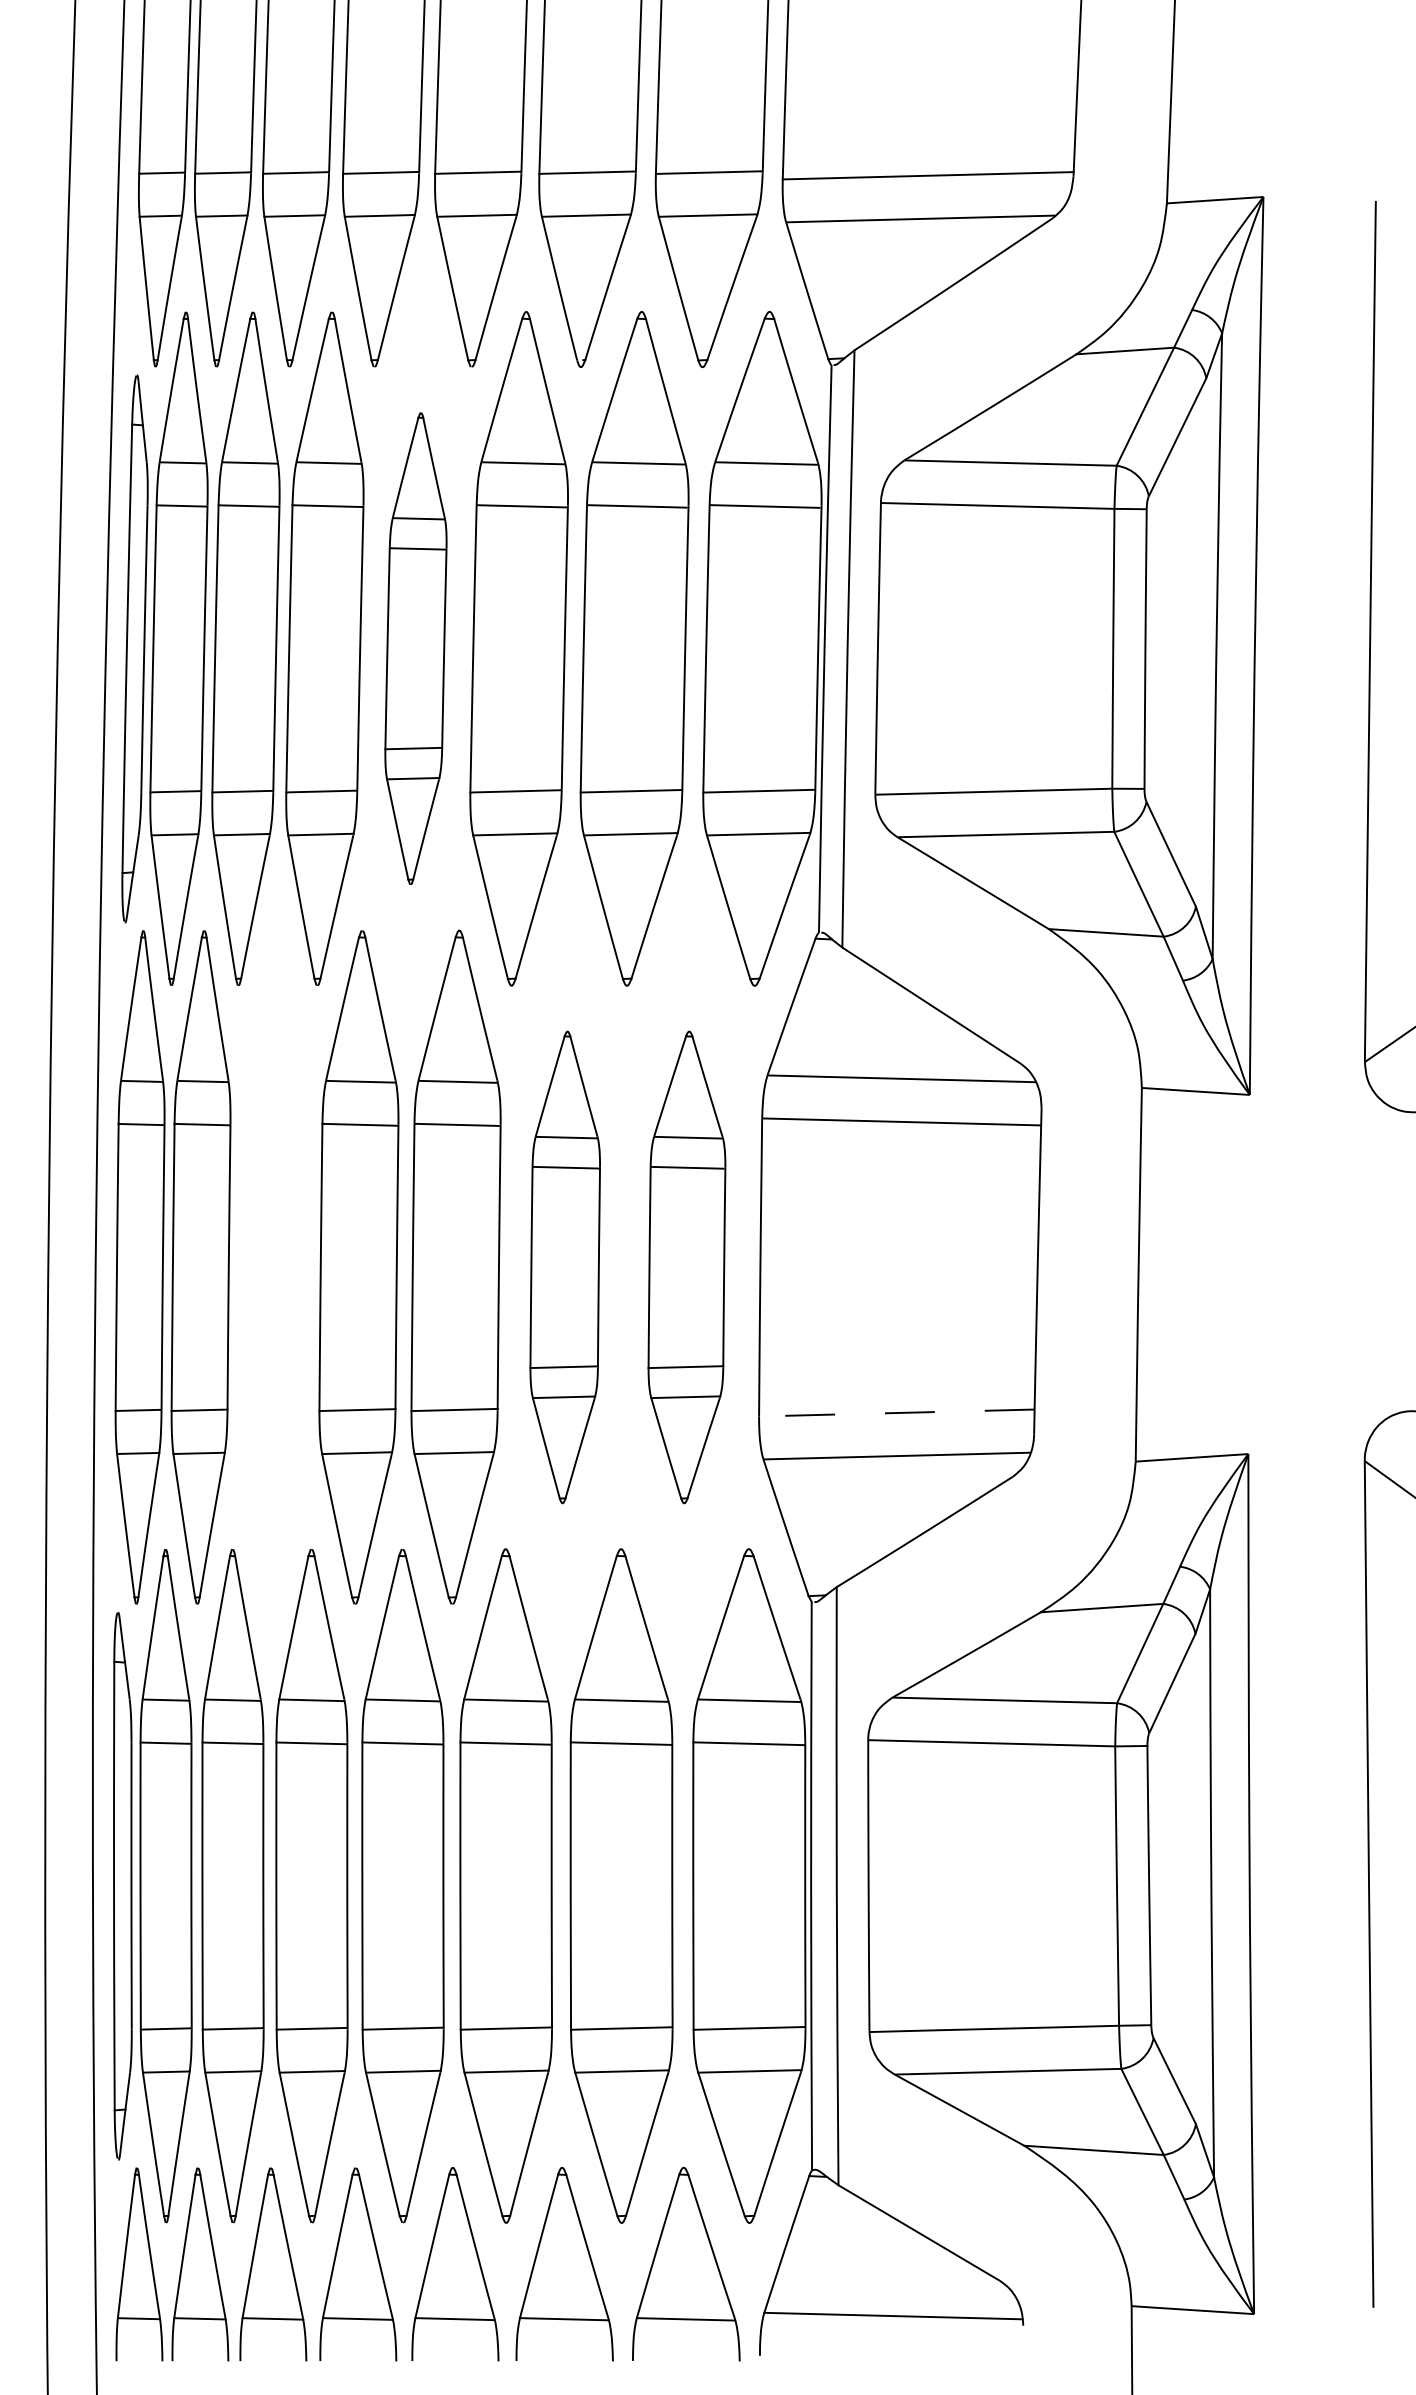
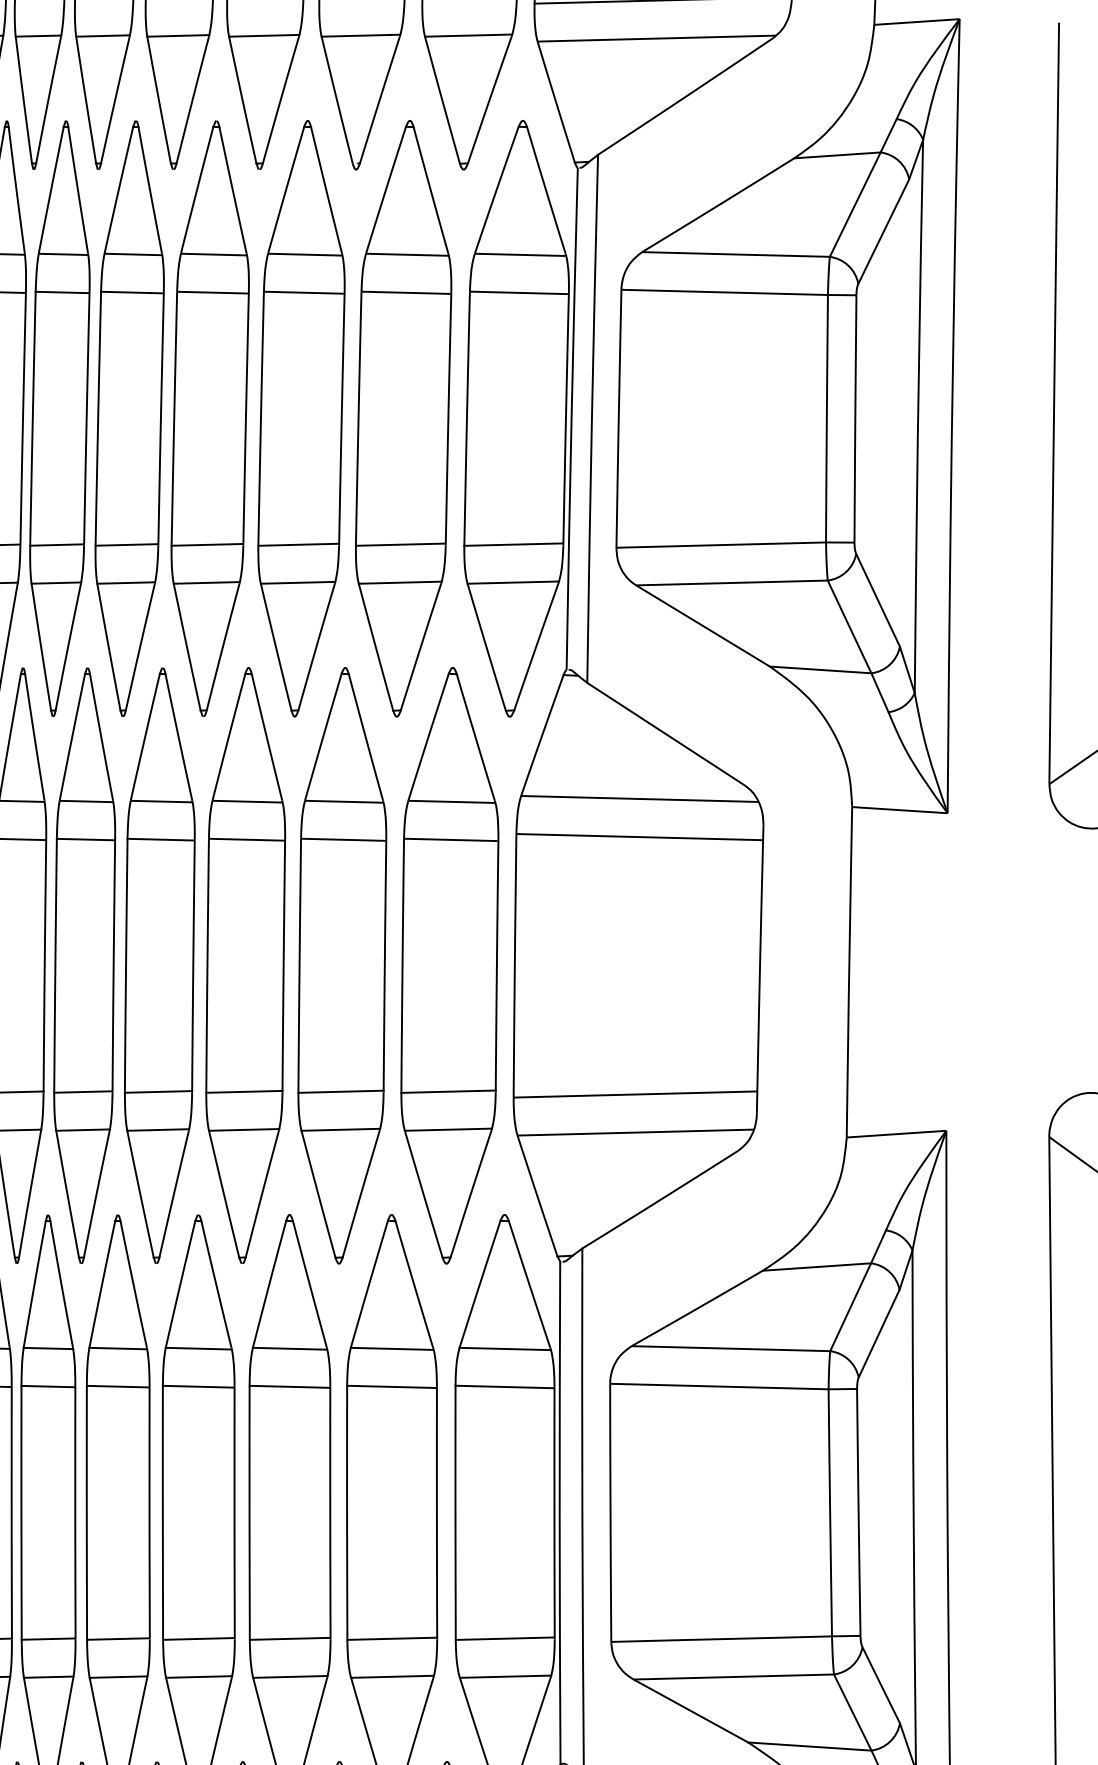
part: (415, 648) -> (209, 418), size x1.43
part: (273, 1267) -> (84, 965), added
part: (564, 1267) -> (341, 965), size x1.43
part: (686, 1267) -> (449, 965), size x1.43
line: (896, 1413) -> (635, 1094), dashed -> solid

